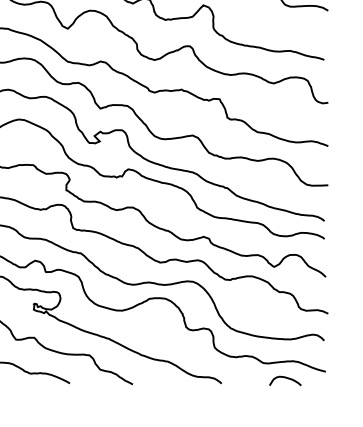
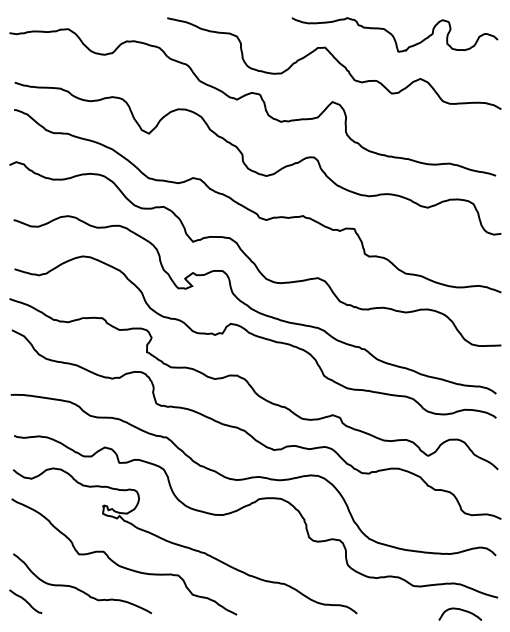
curve: (285, 378) -> (460, 610), moved

